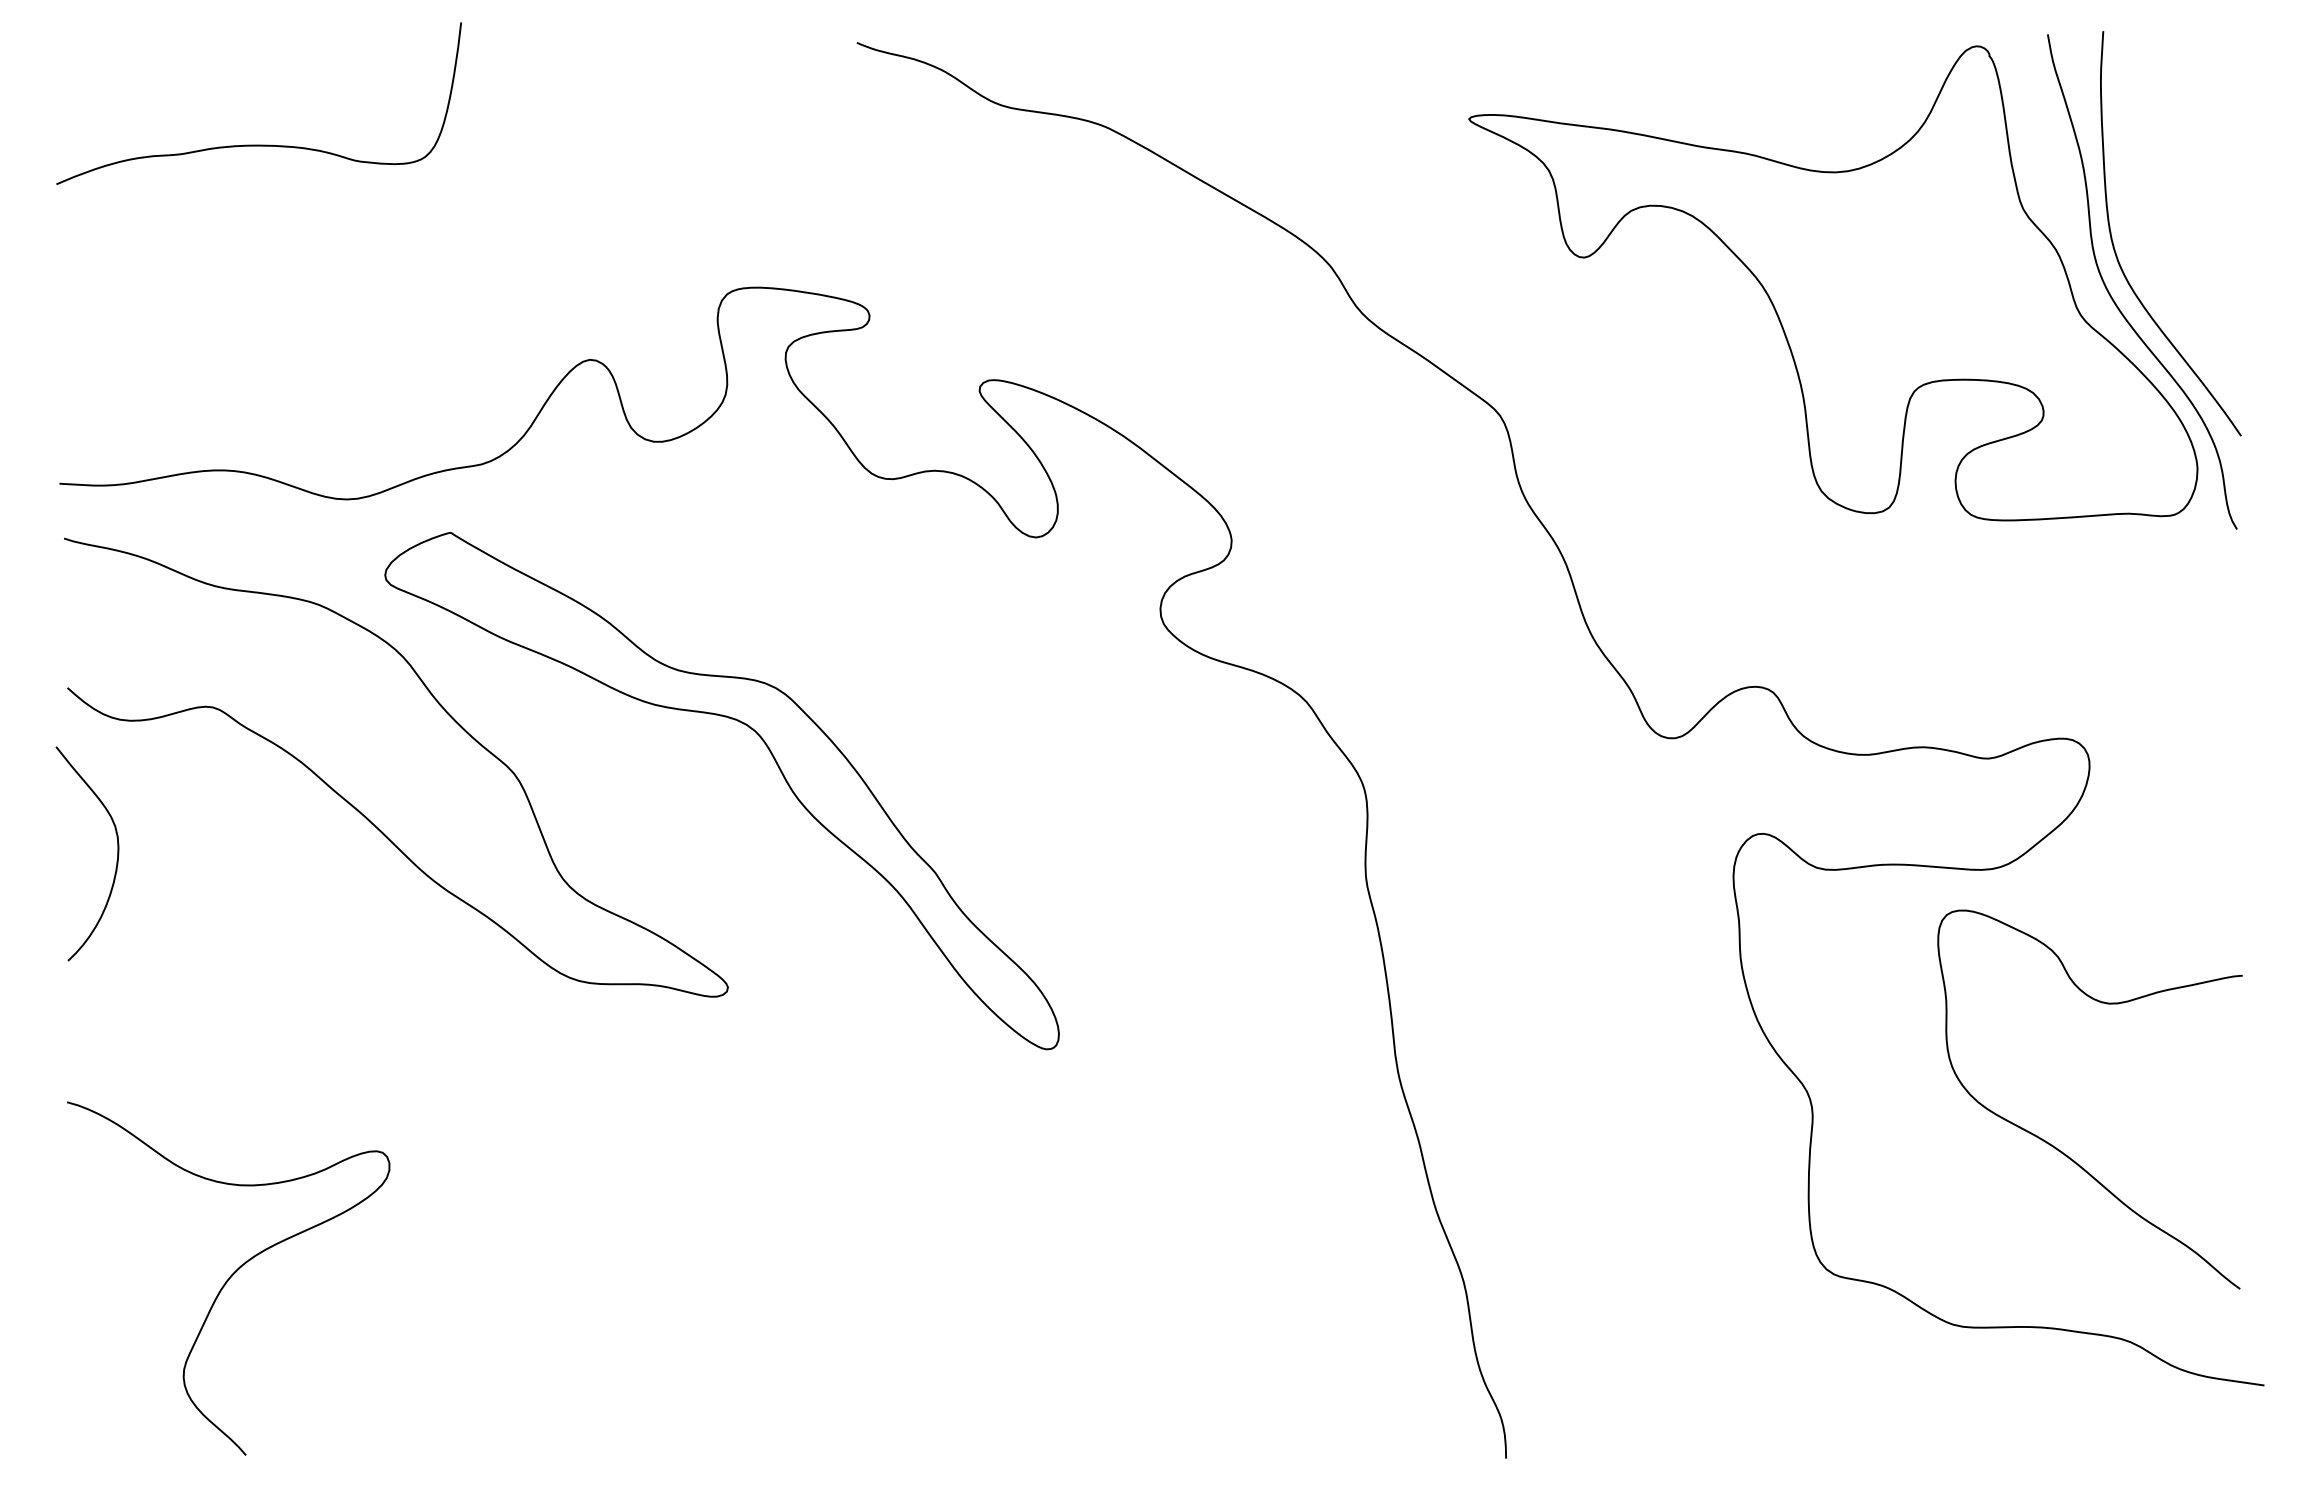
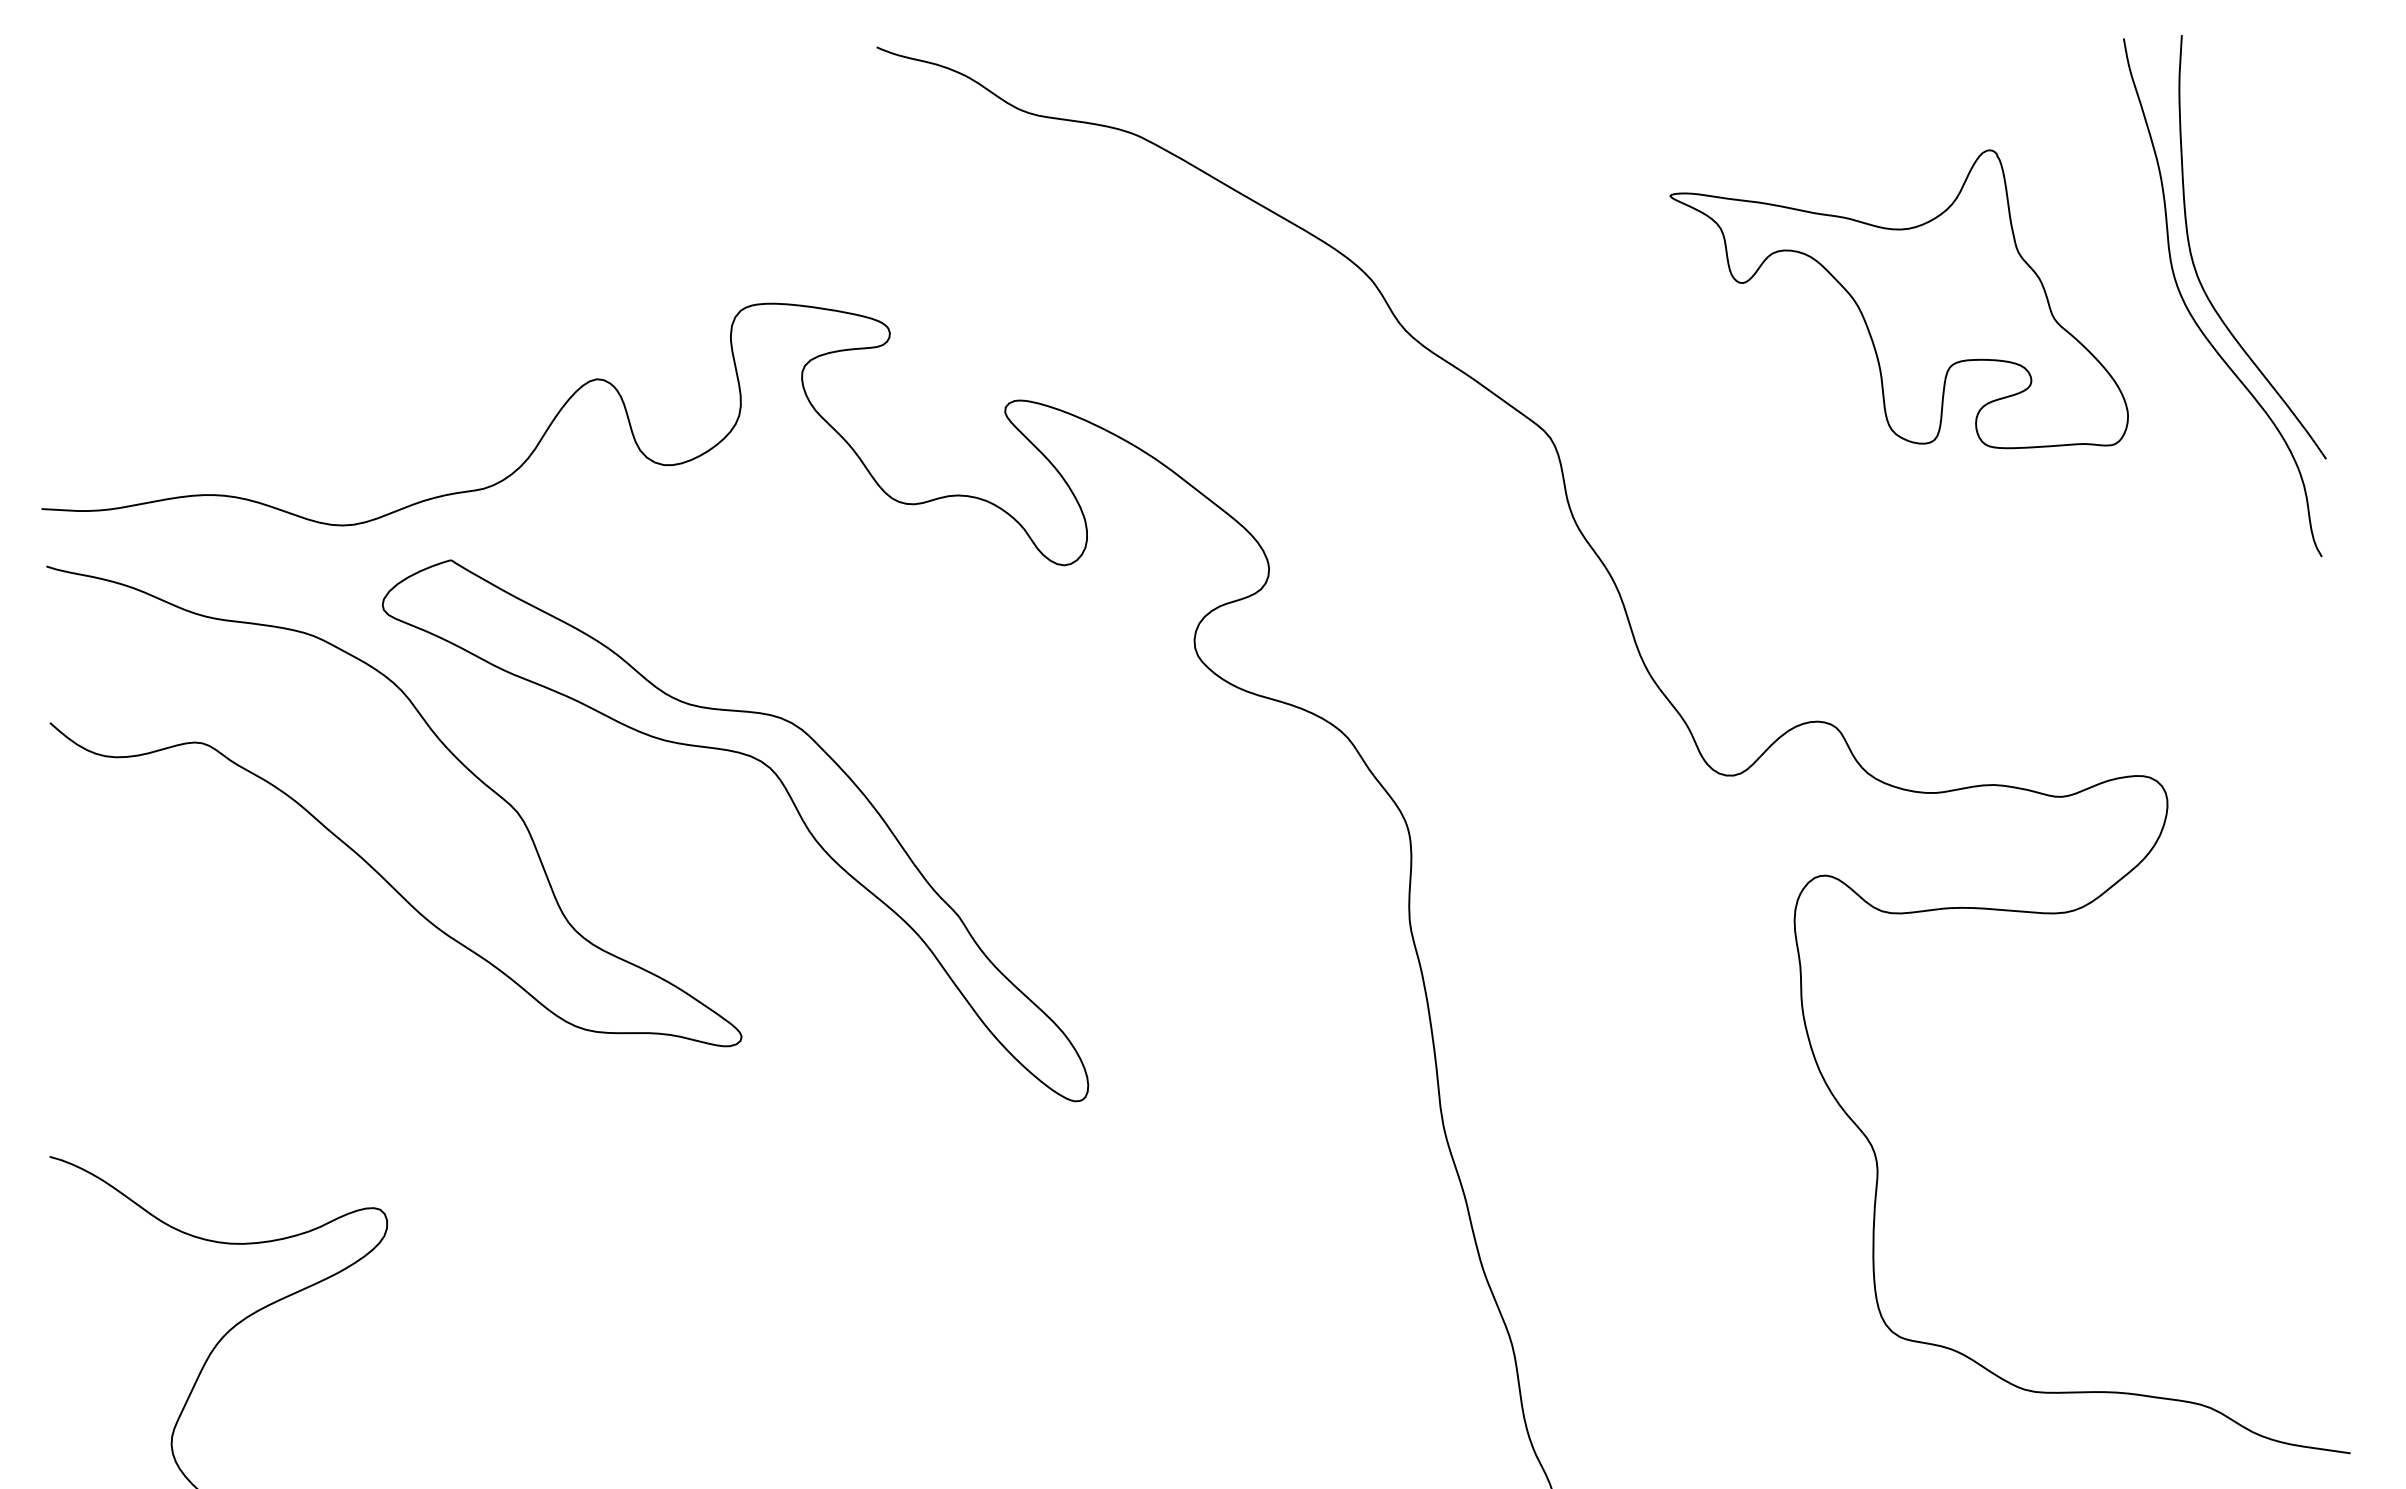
curve: (258, 144) -> (250, 153), removed
part: (1833, 283) -> (1899, 299), size x0.6
curve: (116, 860) -> (101, 903), removed
curve: (2055, 1146) -> (2131, 1203), removed

